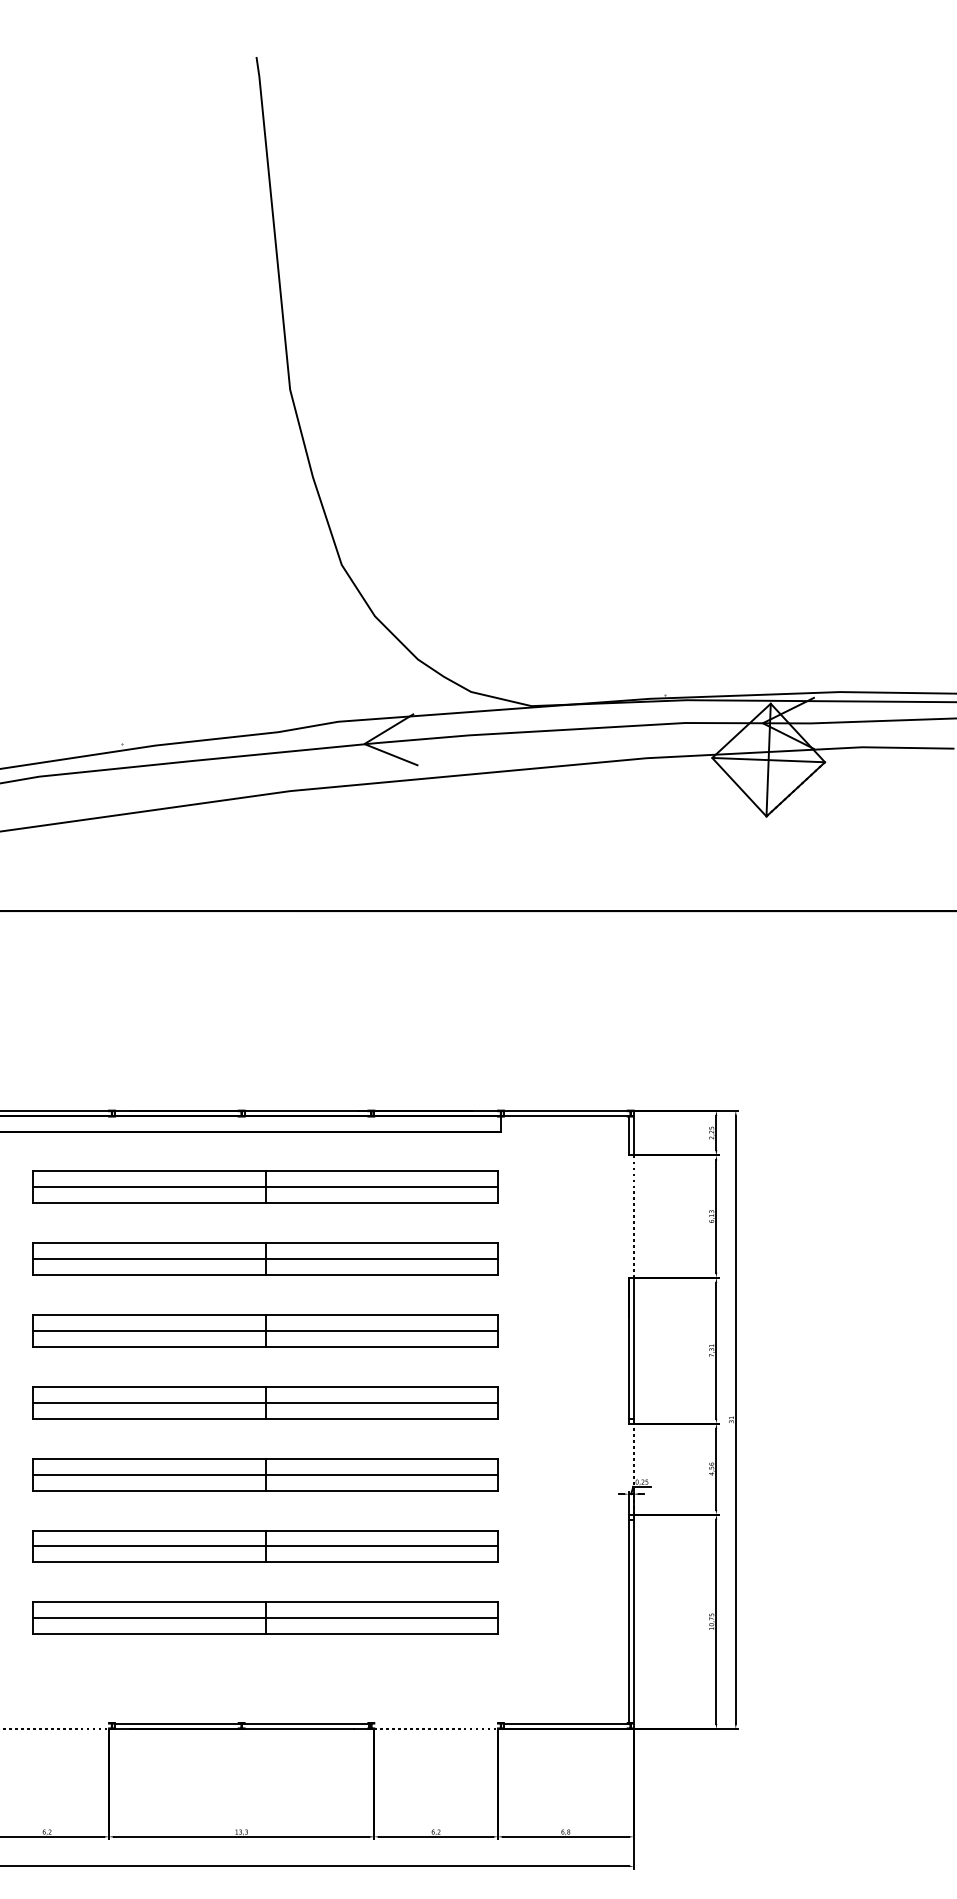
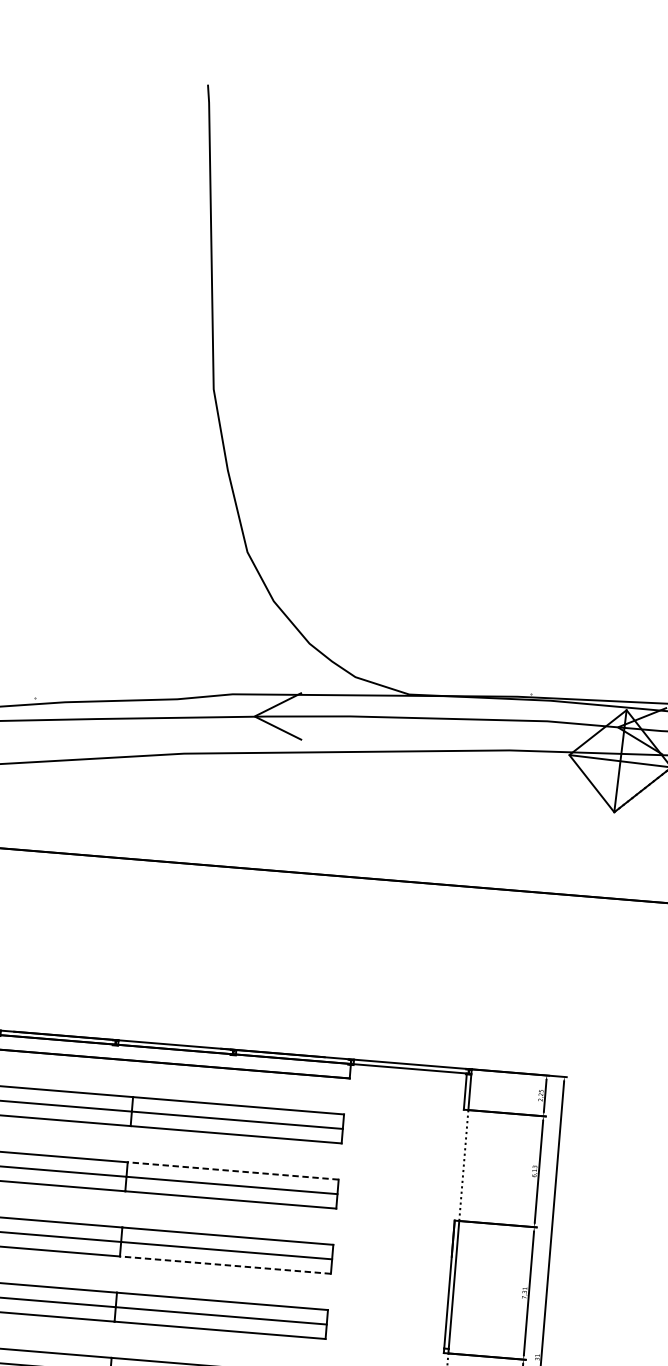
line: (381, 1243) -> (232, 1171), solid -> dashed
line: (381, 1346) -> (225, 1264), solid -> dashed

